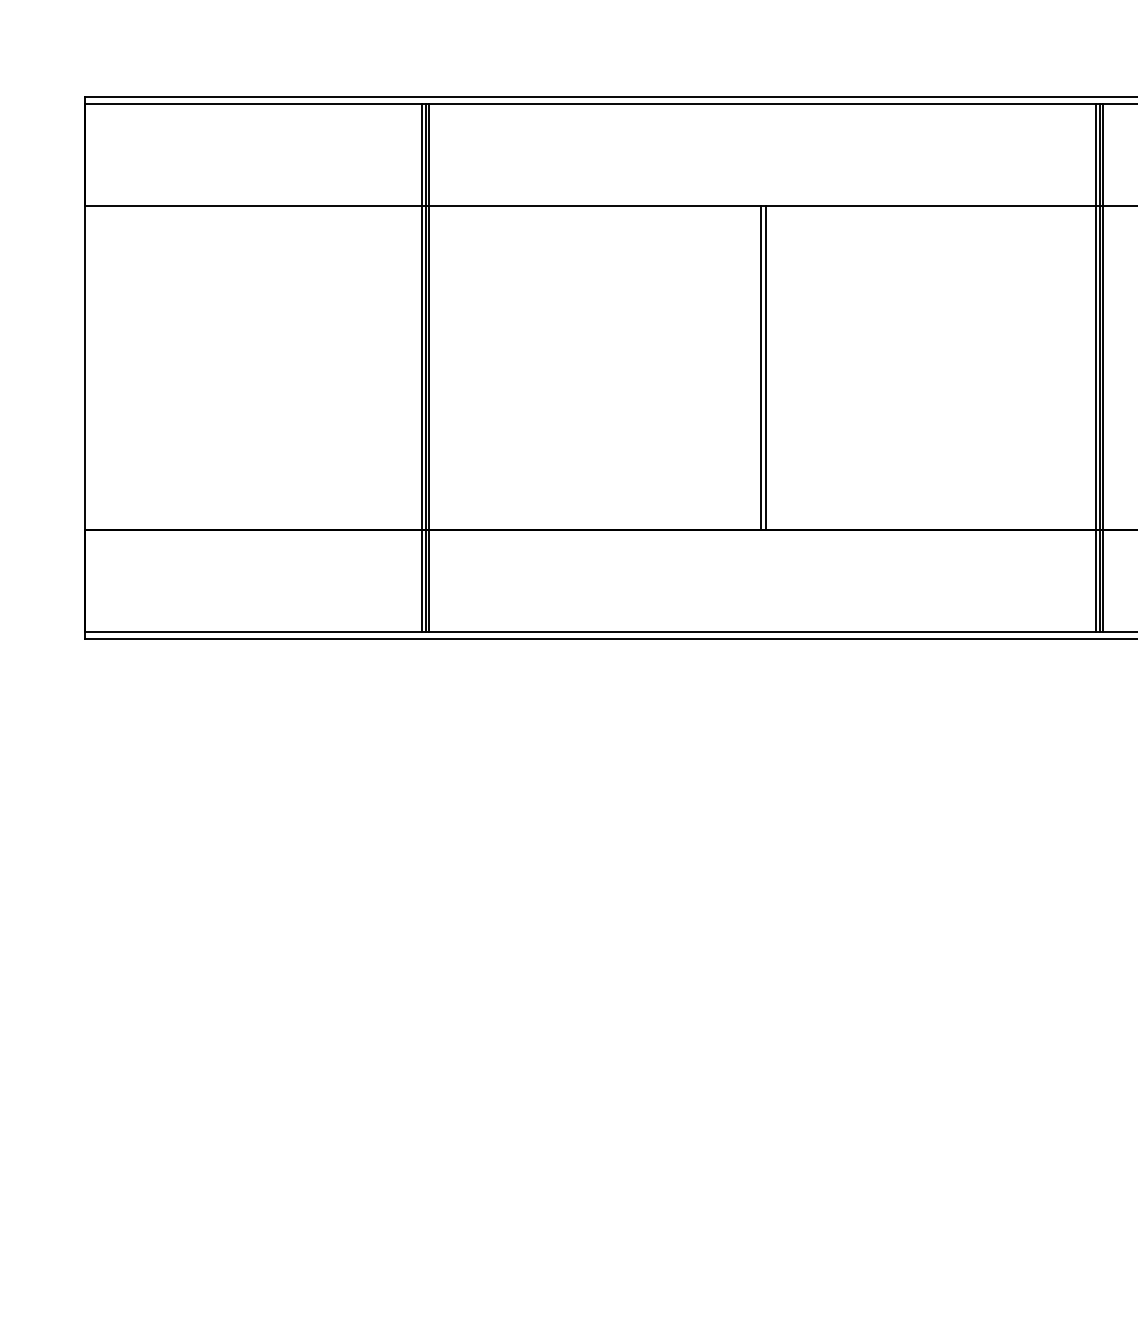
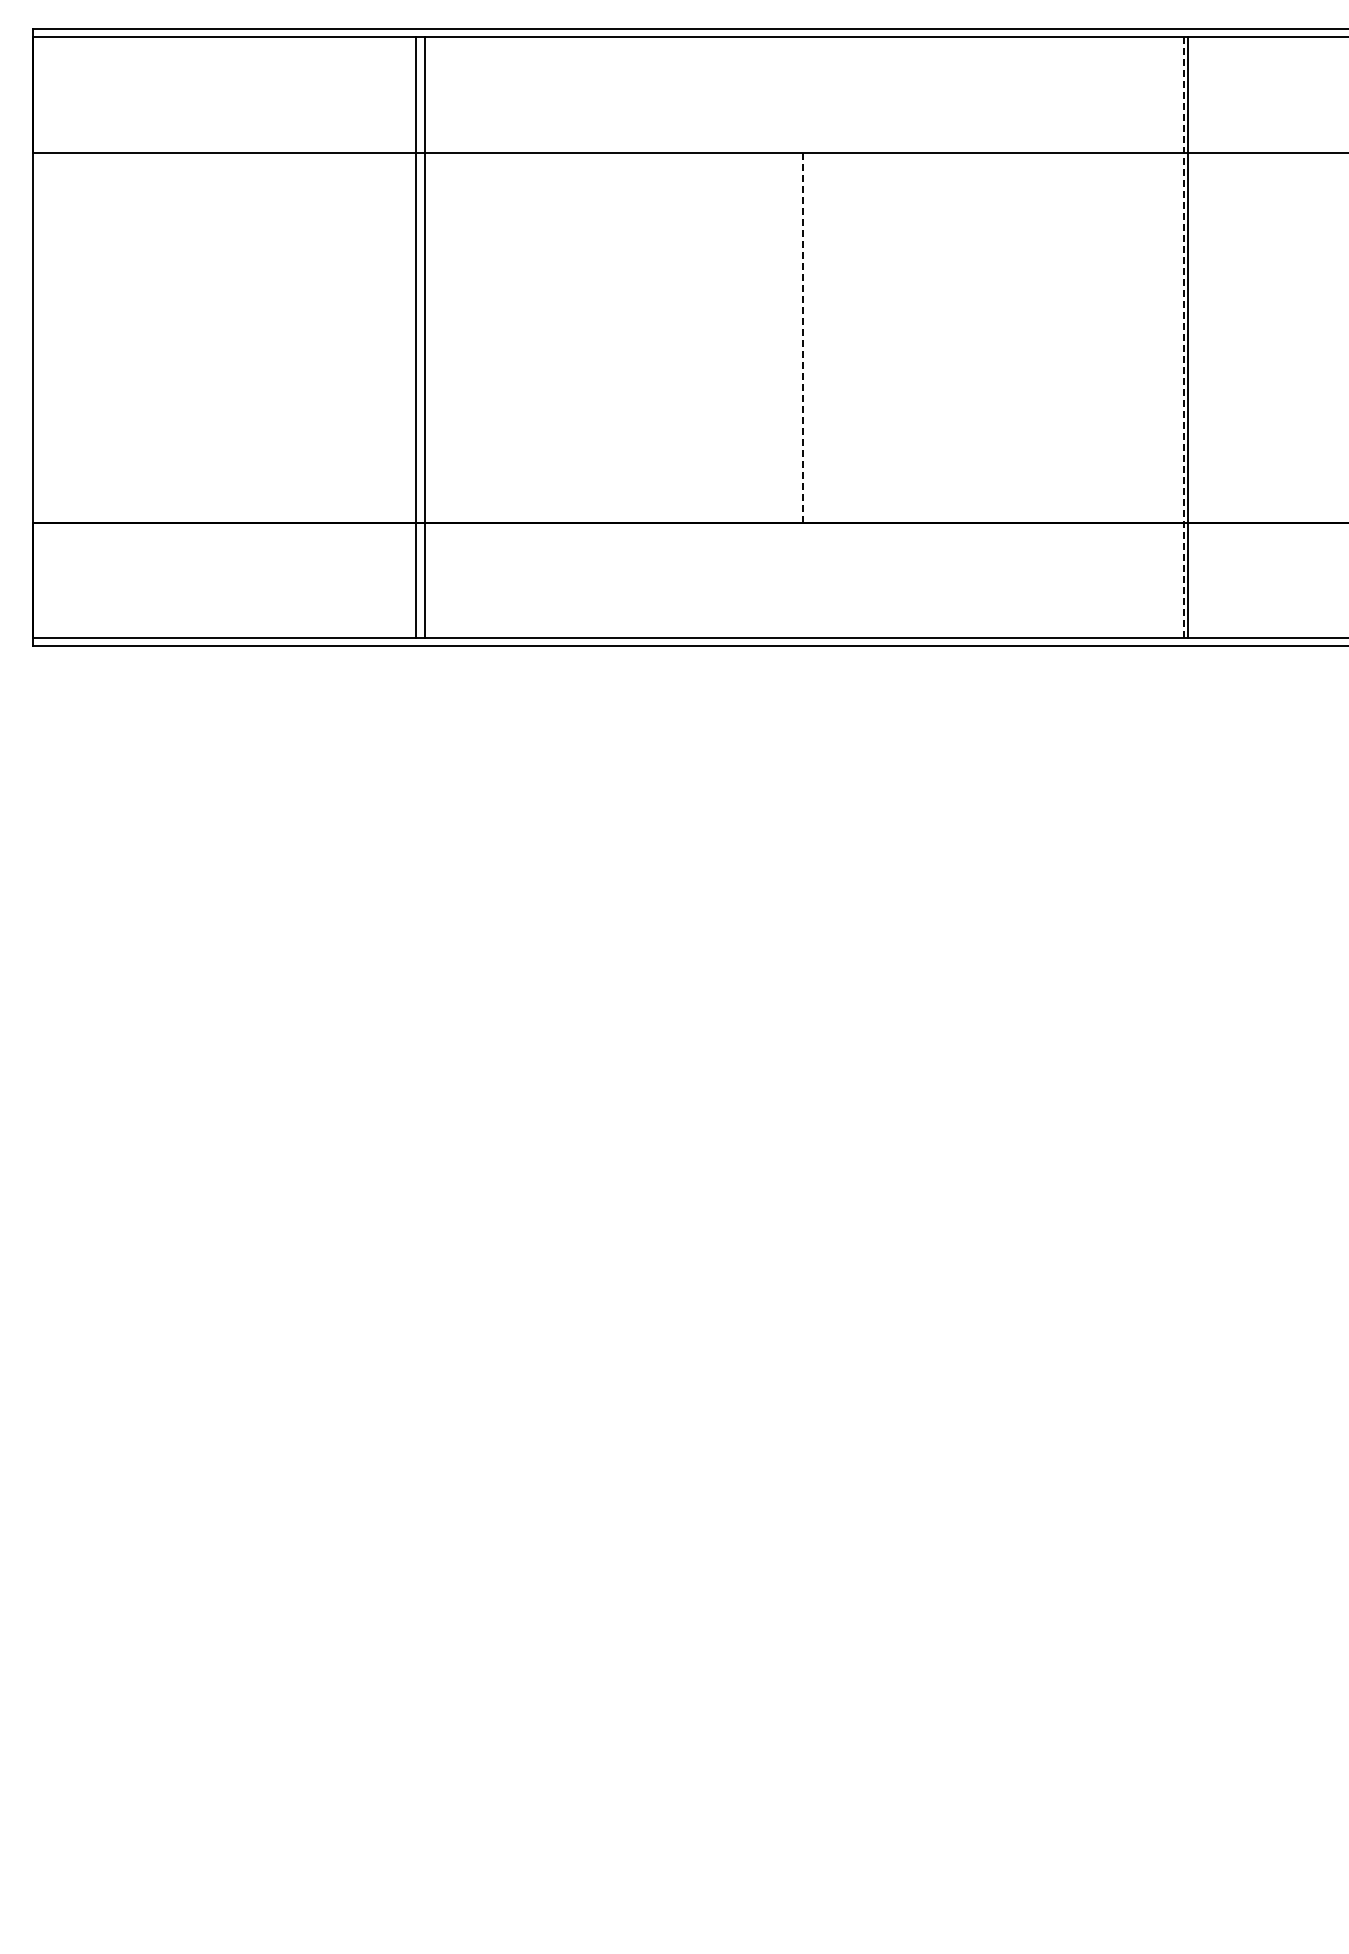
line: (425, 367) -> (420, 337), removed
line: (761, 367) -> (802, 337), solid -> dashed
line: (765, 367) -> (807, 337), removed
line: (1103, 367) -> (1192, 337), removed
line: (1095, 368) -> (1183, 338), solid -> dashed

